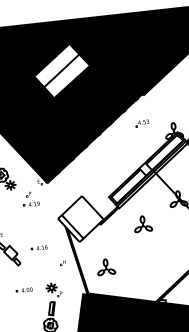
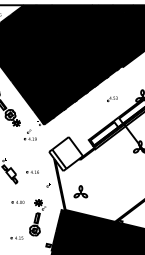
fill: (62, 71) -> (64, 42), added
part: (142, 124) -> (112, 99), moved
part: (142, 223) -> (111, 162), removed

